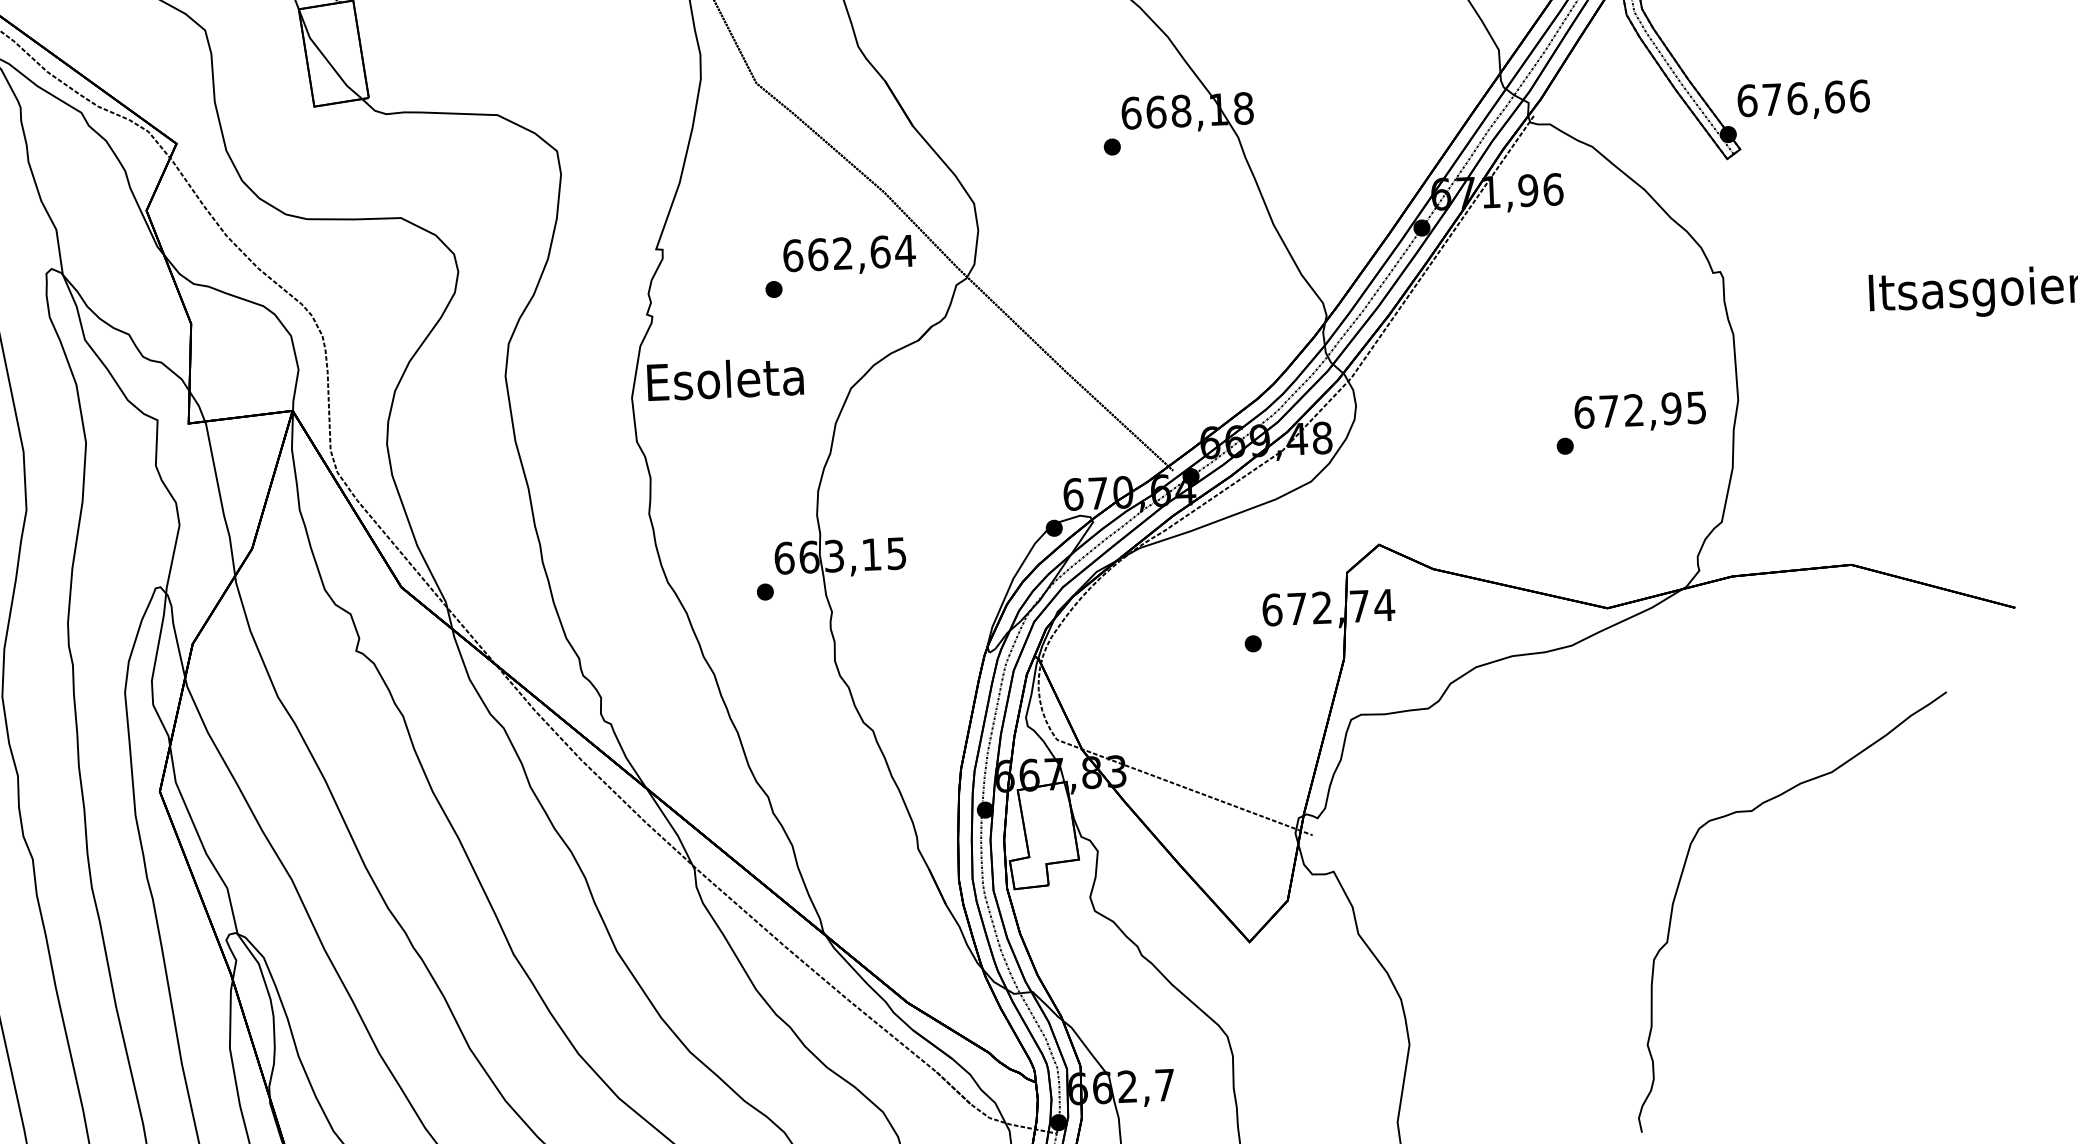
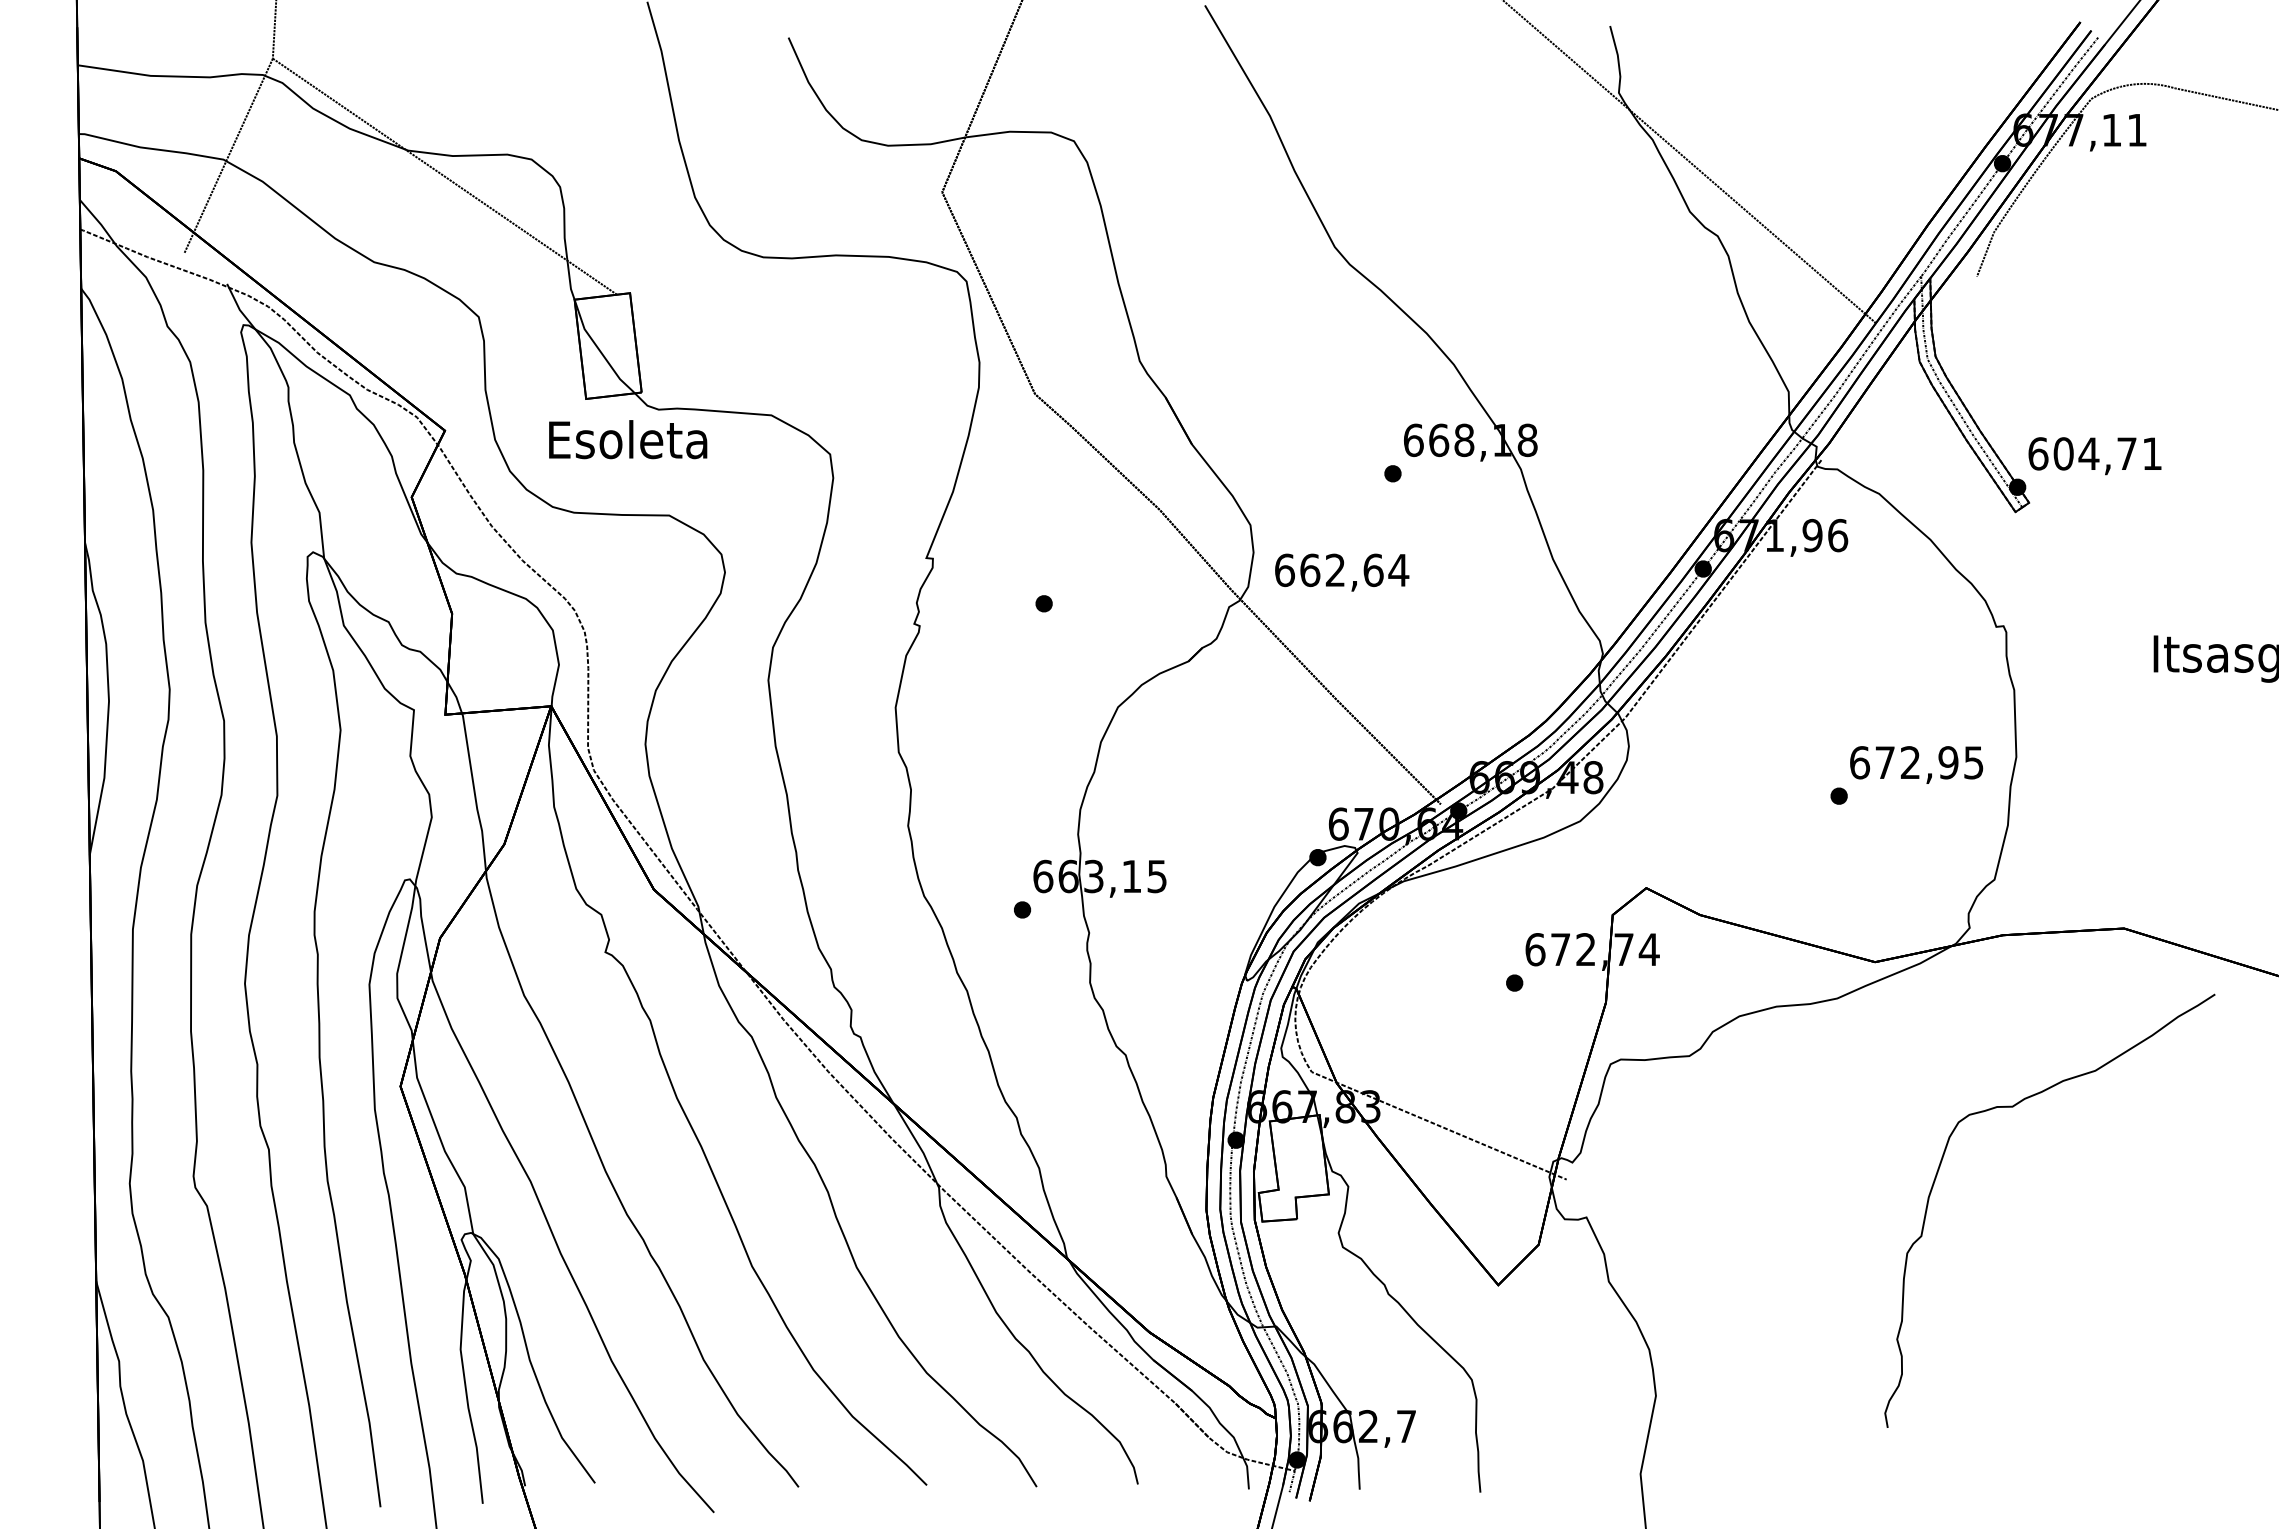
text: (1815, 97) -> (2107, 453), 676,66 -> 604,71
text: (849, 255) -> (1342, 572), moved
text: (725, 379) -> (628, 439), moved
curve: (1752, 811) -> (2013, 1107), moved

